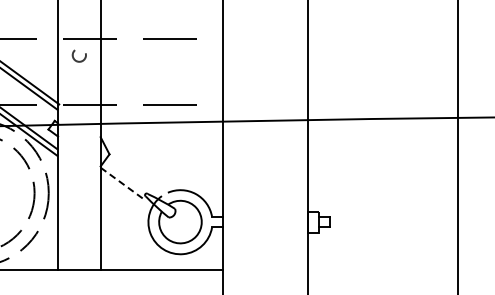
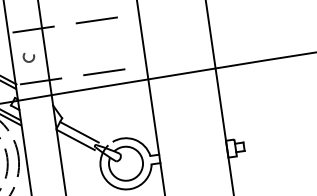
circle: (78, 55) -> (28, 57), moved
line: (128, 174) -> (79, 132), added
line: (122, 183) -> (75, 139), dashed -> solid

